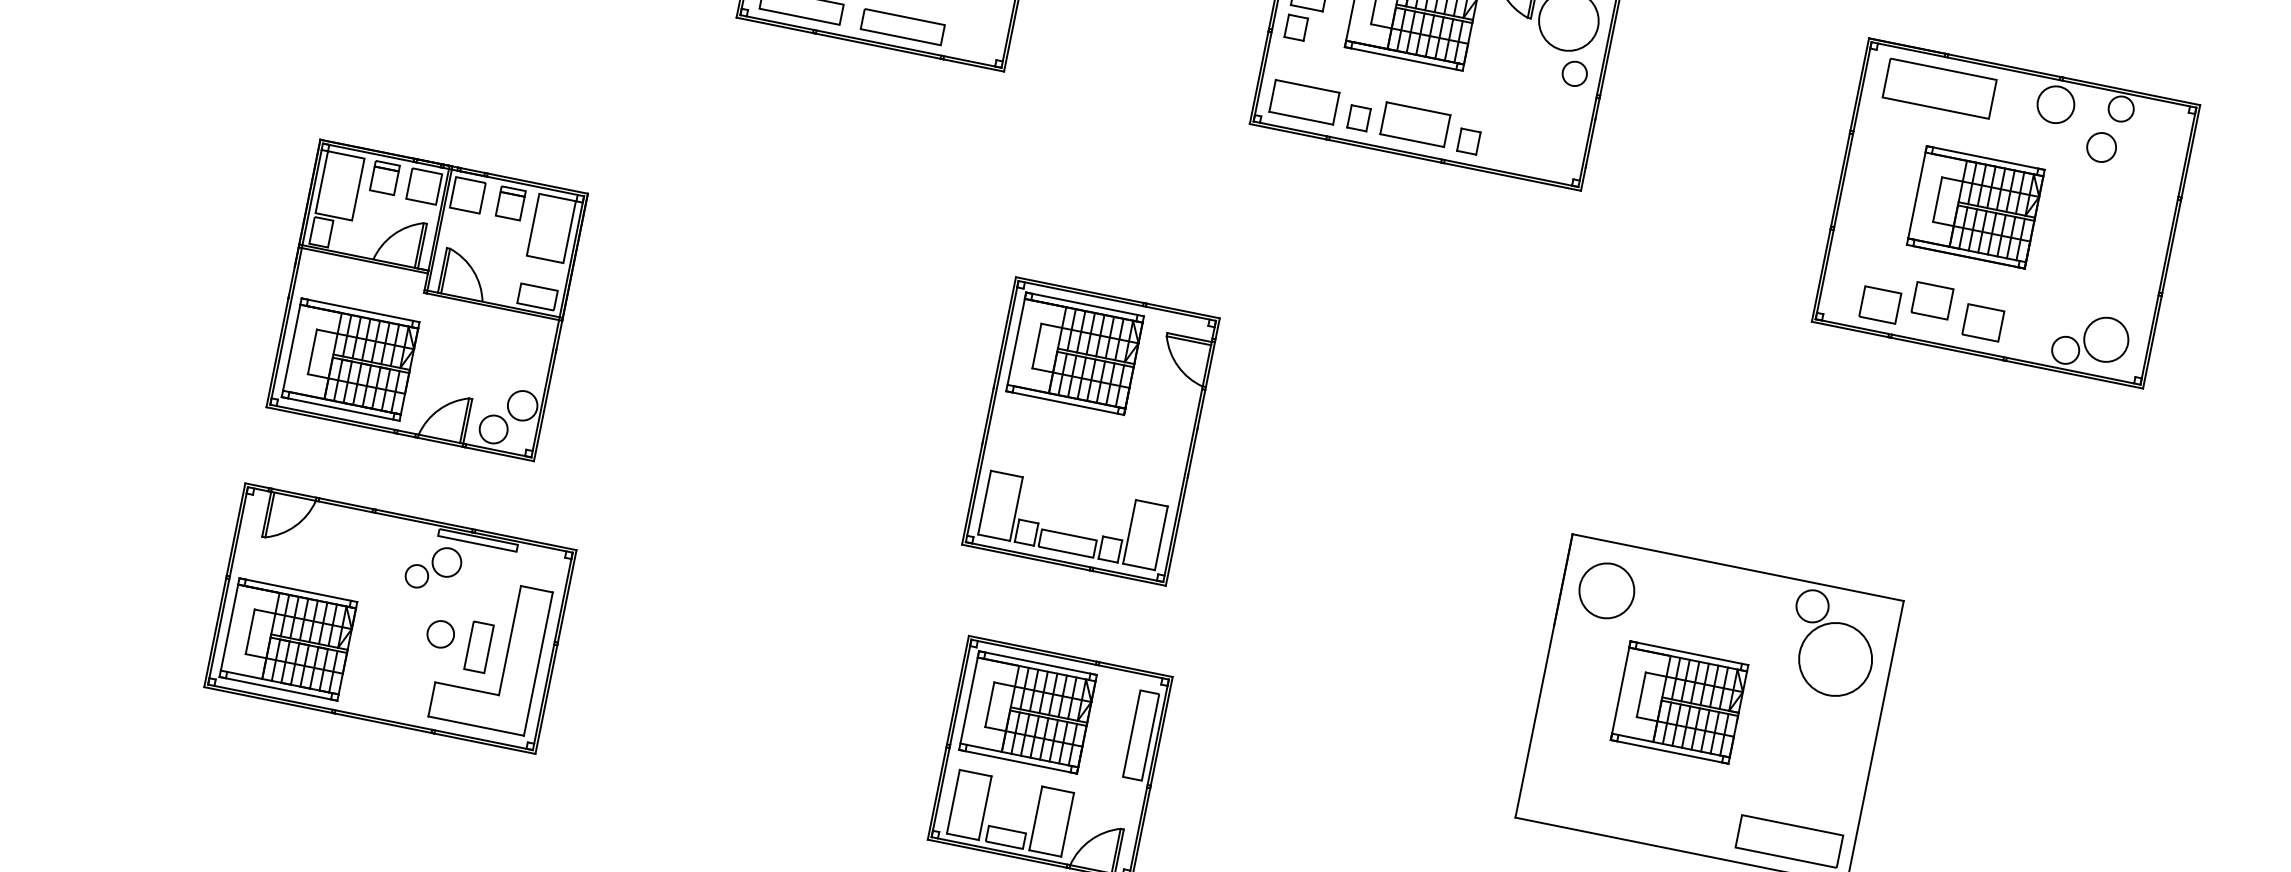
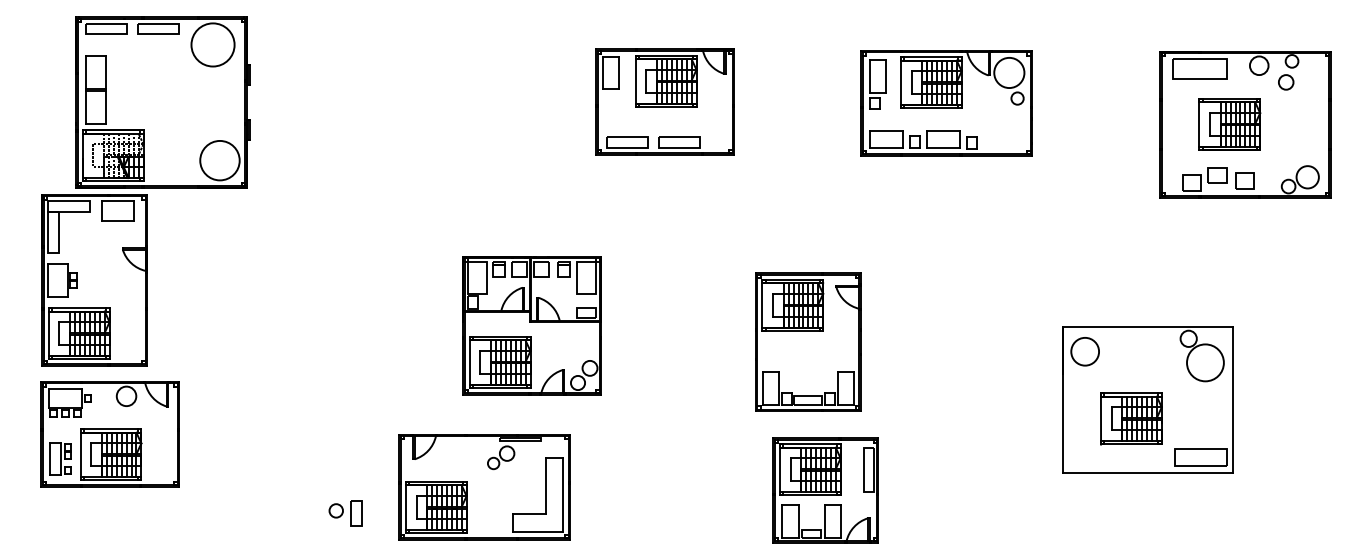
part: (426, 299) -> (531, 325), moved
part: (1091, 430) -> (808, 341), moved
part: (457, 643) -> (345, 513), moved
part: (1679, 701) -> (1131, 418), moved

